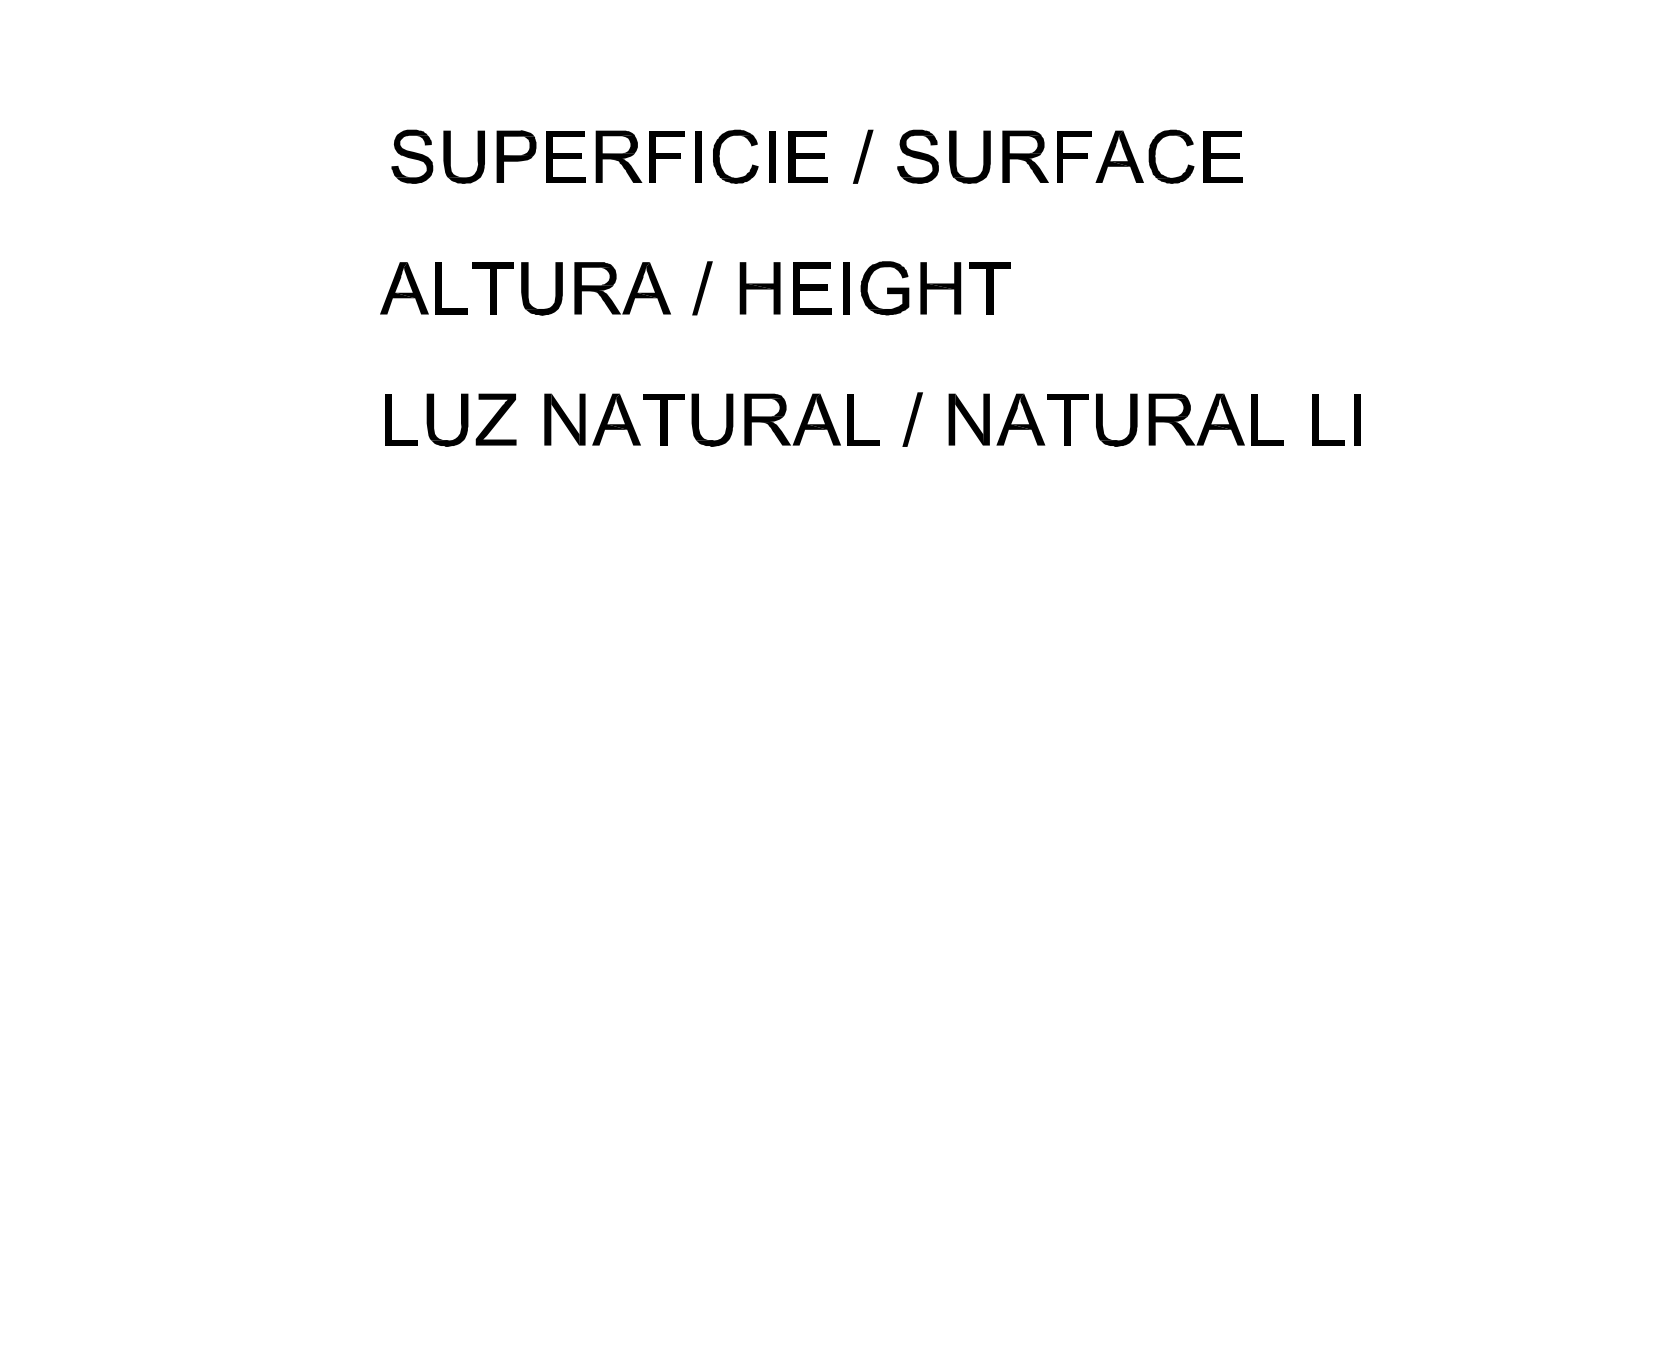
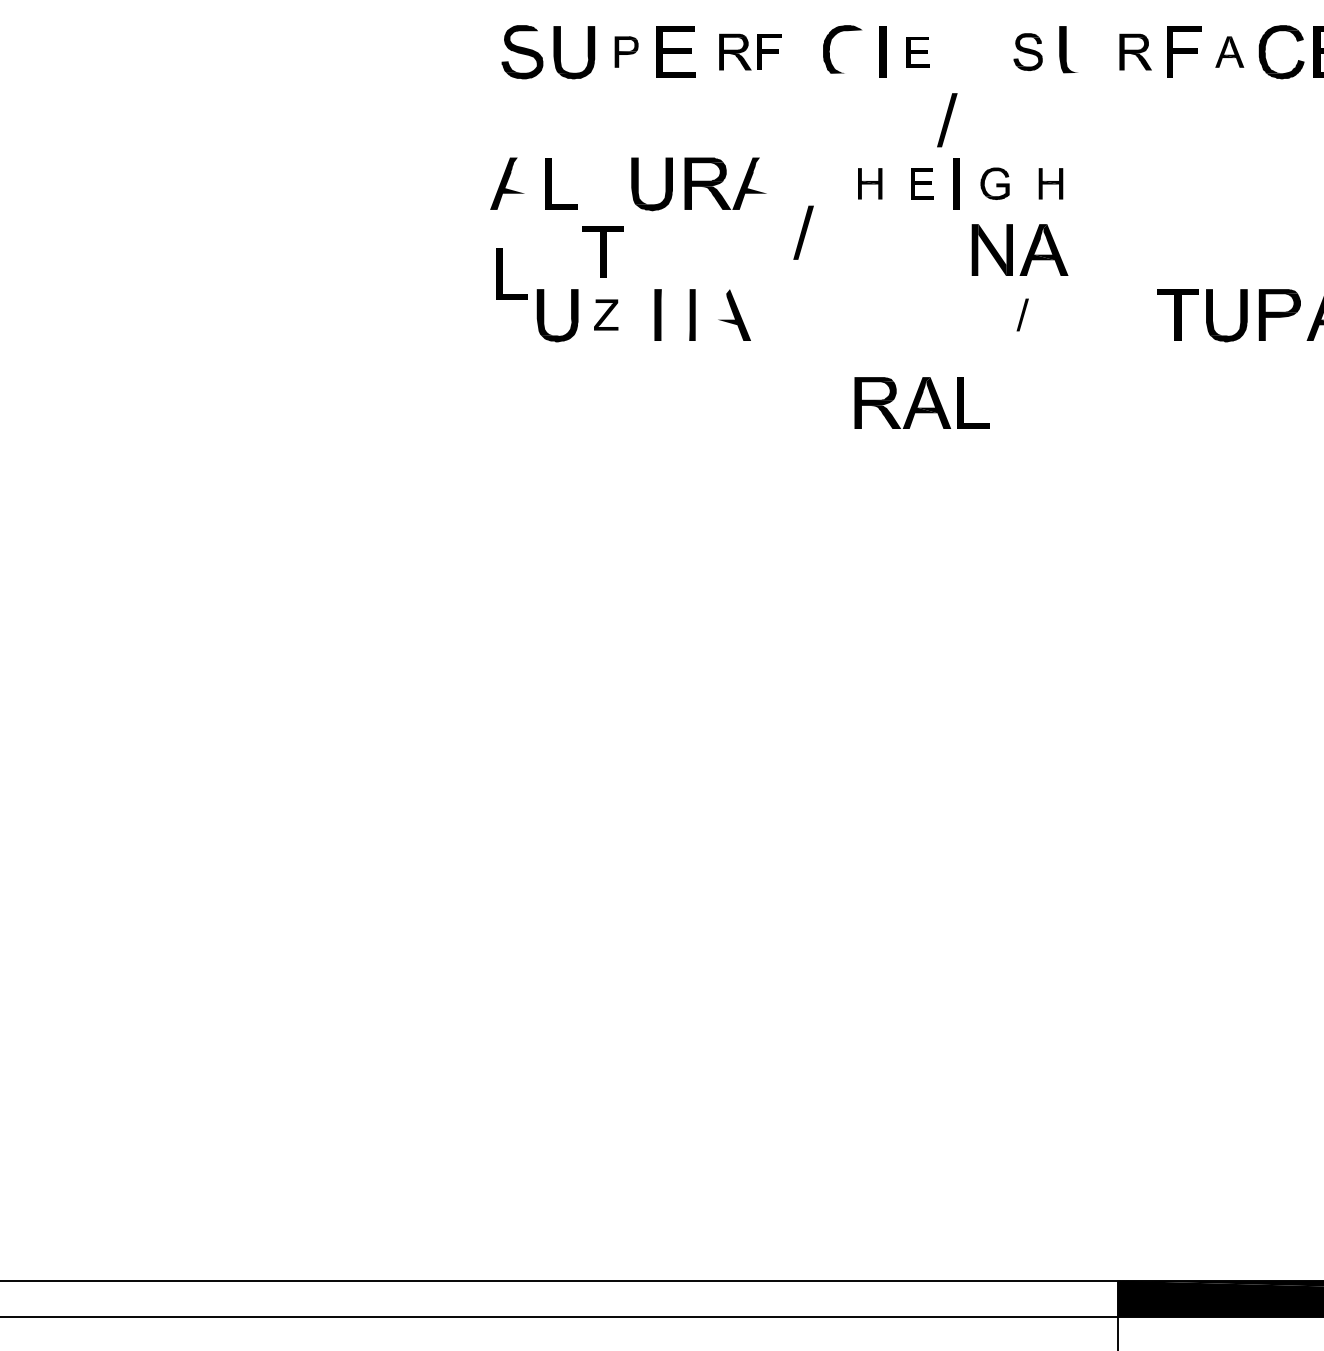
fill: (422, 140) -> (532, 35), removed
fill: (747, 140) -> (857, 35), removed
part: (516, 156) -> (626, 51), size x0.6
part: (639, 156) -> (749, 51), size x0.7
fill: (698, 156) -> (808, 51), removed
part: (807, 156) -> (917, 51), size x0.6
part: (863, 156) -> (947, 119), moved
part: (917, 156) -> (1027, 51), size x0.7
fill: (971, 156) -> (1081, 51), removed
part: (1025, 156) -> (1135, 51), size x0.7
part: (1119, 156) -> (1229, 51), size x0.6
fill: (739, 173) -> (849, 68), removed
fill: (412, 288) -> (522, 183), removed
part: (492, 288) -> (602, 251), moved
fill: (654, 288) -> (764, 183), removed
part: (702, 288) -> (803, 232), moved
part: (759, 288) -> (869, 183), size x0.6
part: (812, 288) -> (922, 183), size x0.6
part: (884, 288) -> (994, 183), size x0.6
part: (940, 288) -> (1050, 183), size x0.6
fill: (989, 288) -> (1099, 183), removed
part: (391, 419) -> (501, 273), moved
part: (495, 419) -> (605, 314), size x0.6
fill: (565, 419) -> (675, 314), removed
fill: (609, 419) -> (719, 314), removed
part: (688, 419) -> (798, 314), removed
part: (811, 419) -> (921, 402), moved
part: (912, 419) -> (1022, 314), size x0.6
part: (989, 419) -> (1012, 249), moved
fill: (1179, 433) -> (1289, 328), removed

